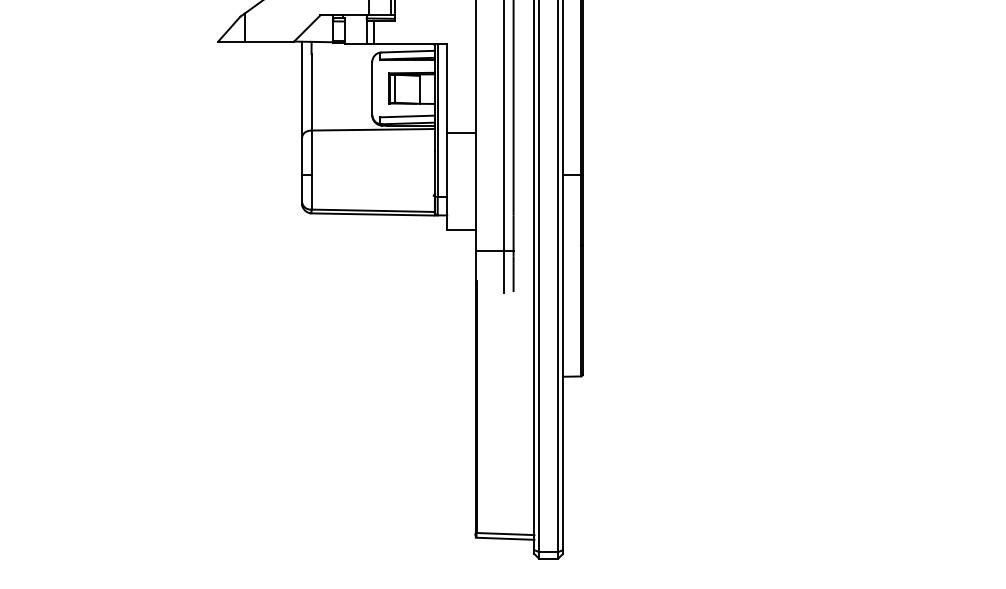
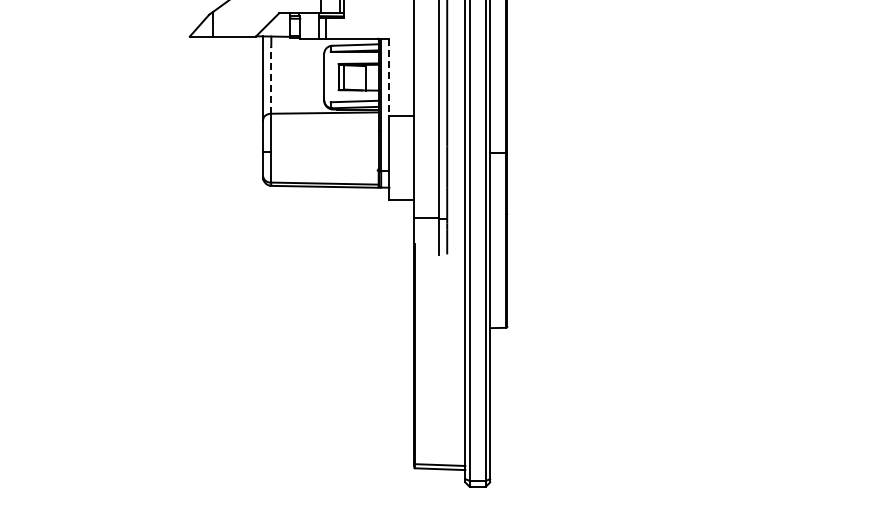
line: (447, 88) -> (389, 77), solid -> dashed
line: (311, 91) -> (271, 79), solid -> dashed

